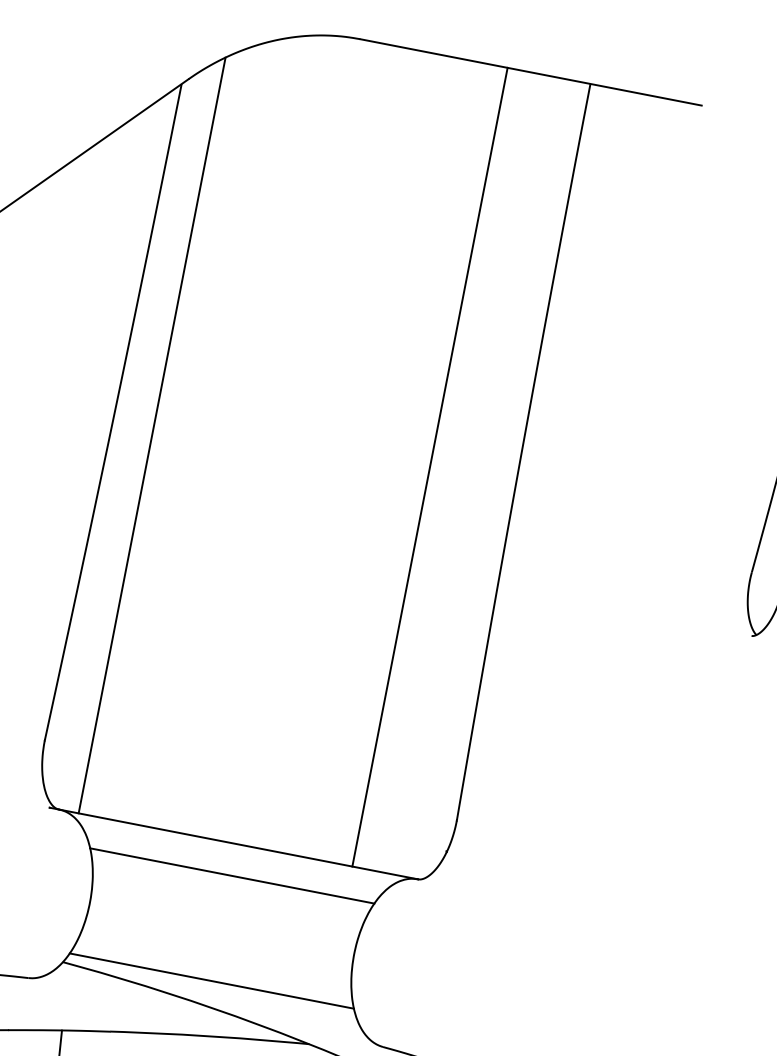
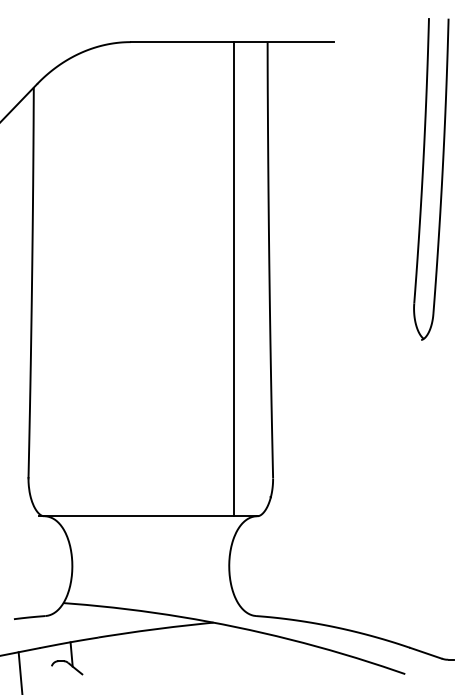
line: (151, 434) -> (55, 291), removed
line: (429, 467) -> (234, 279), moved
line: (231, 875) -> (150, 534), removed
line: (211, 981) -> (150, 597), removed

